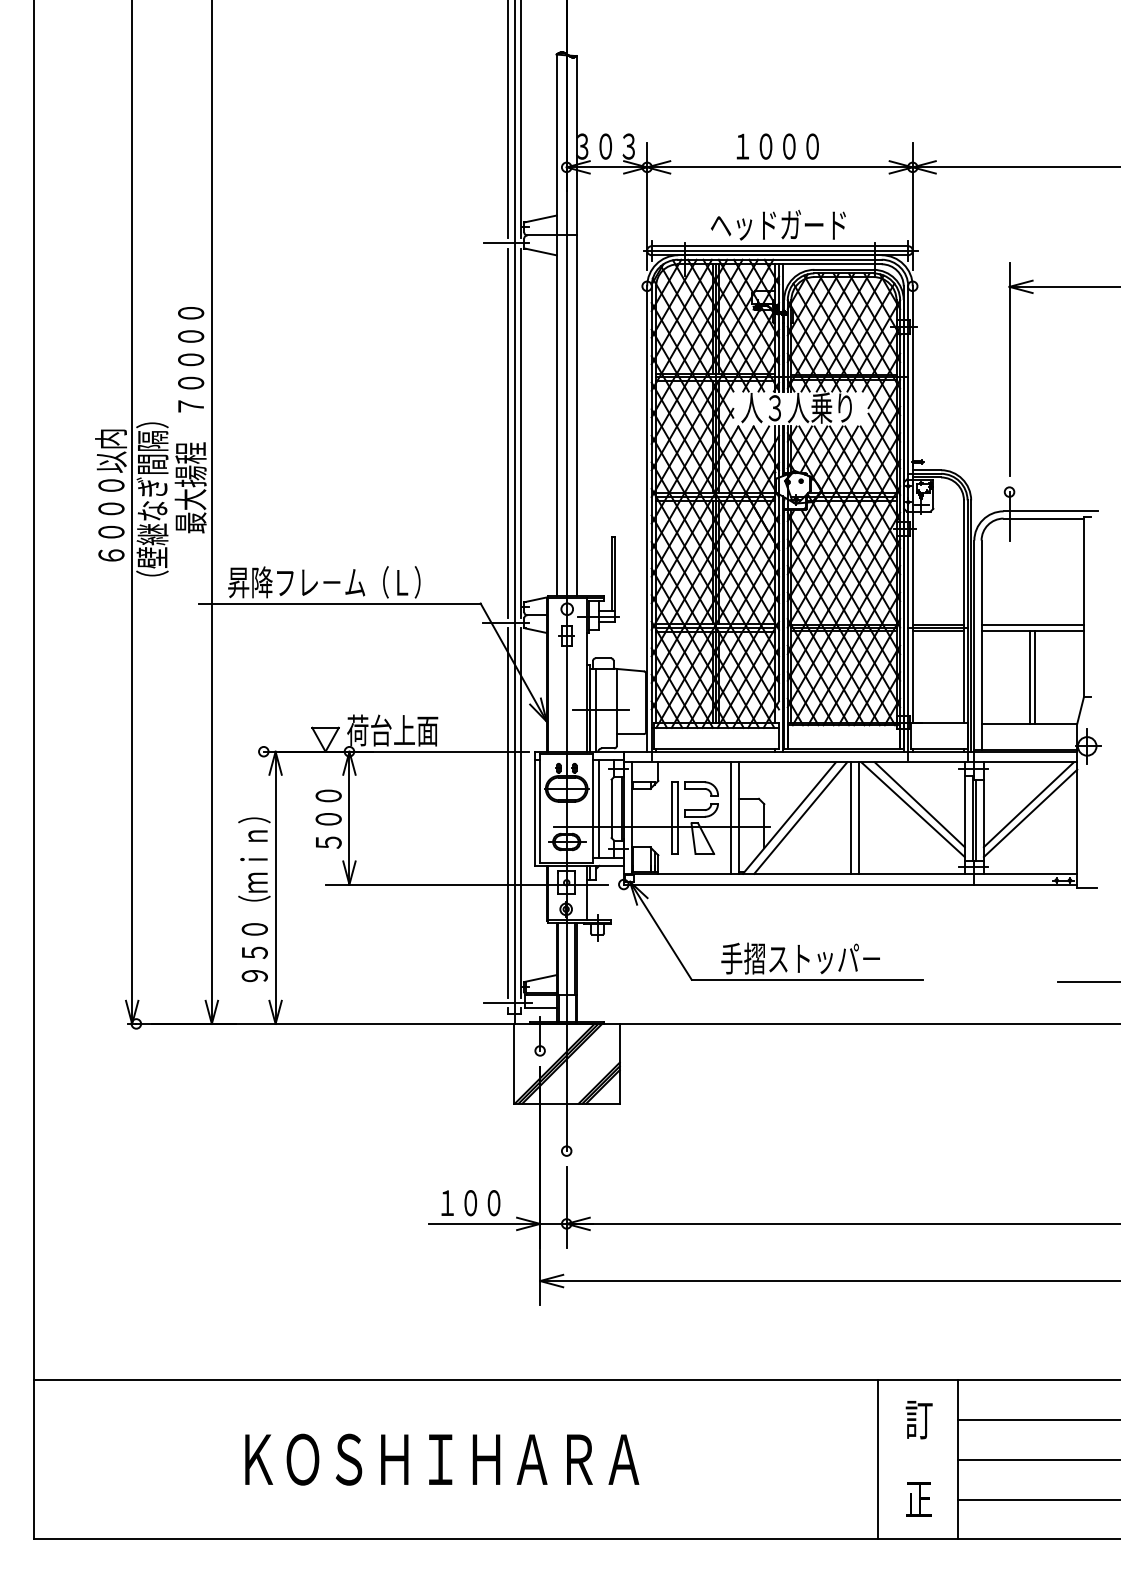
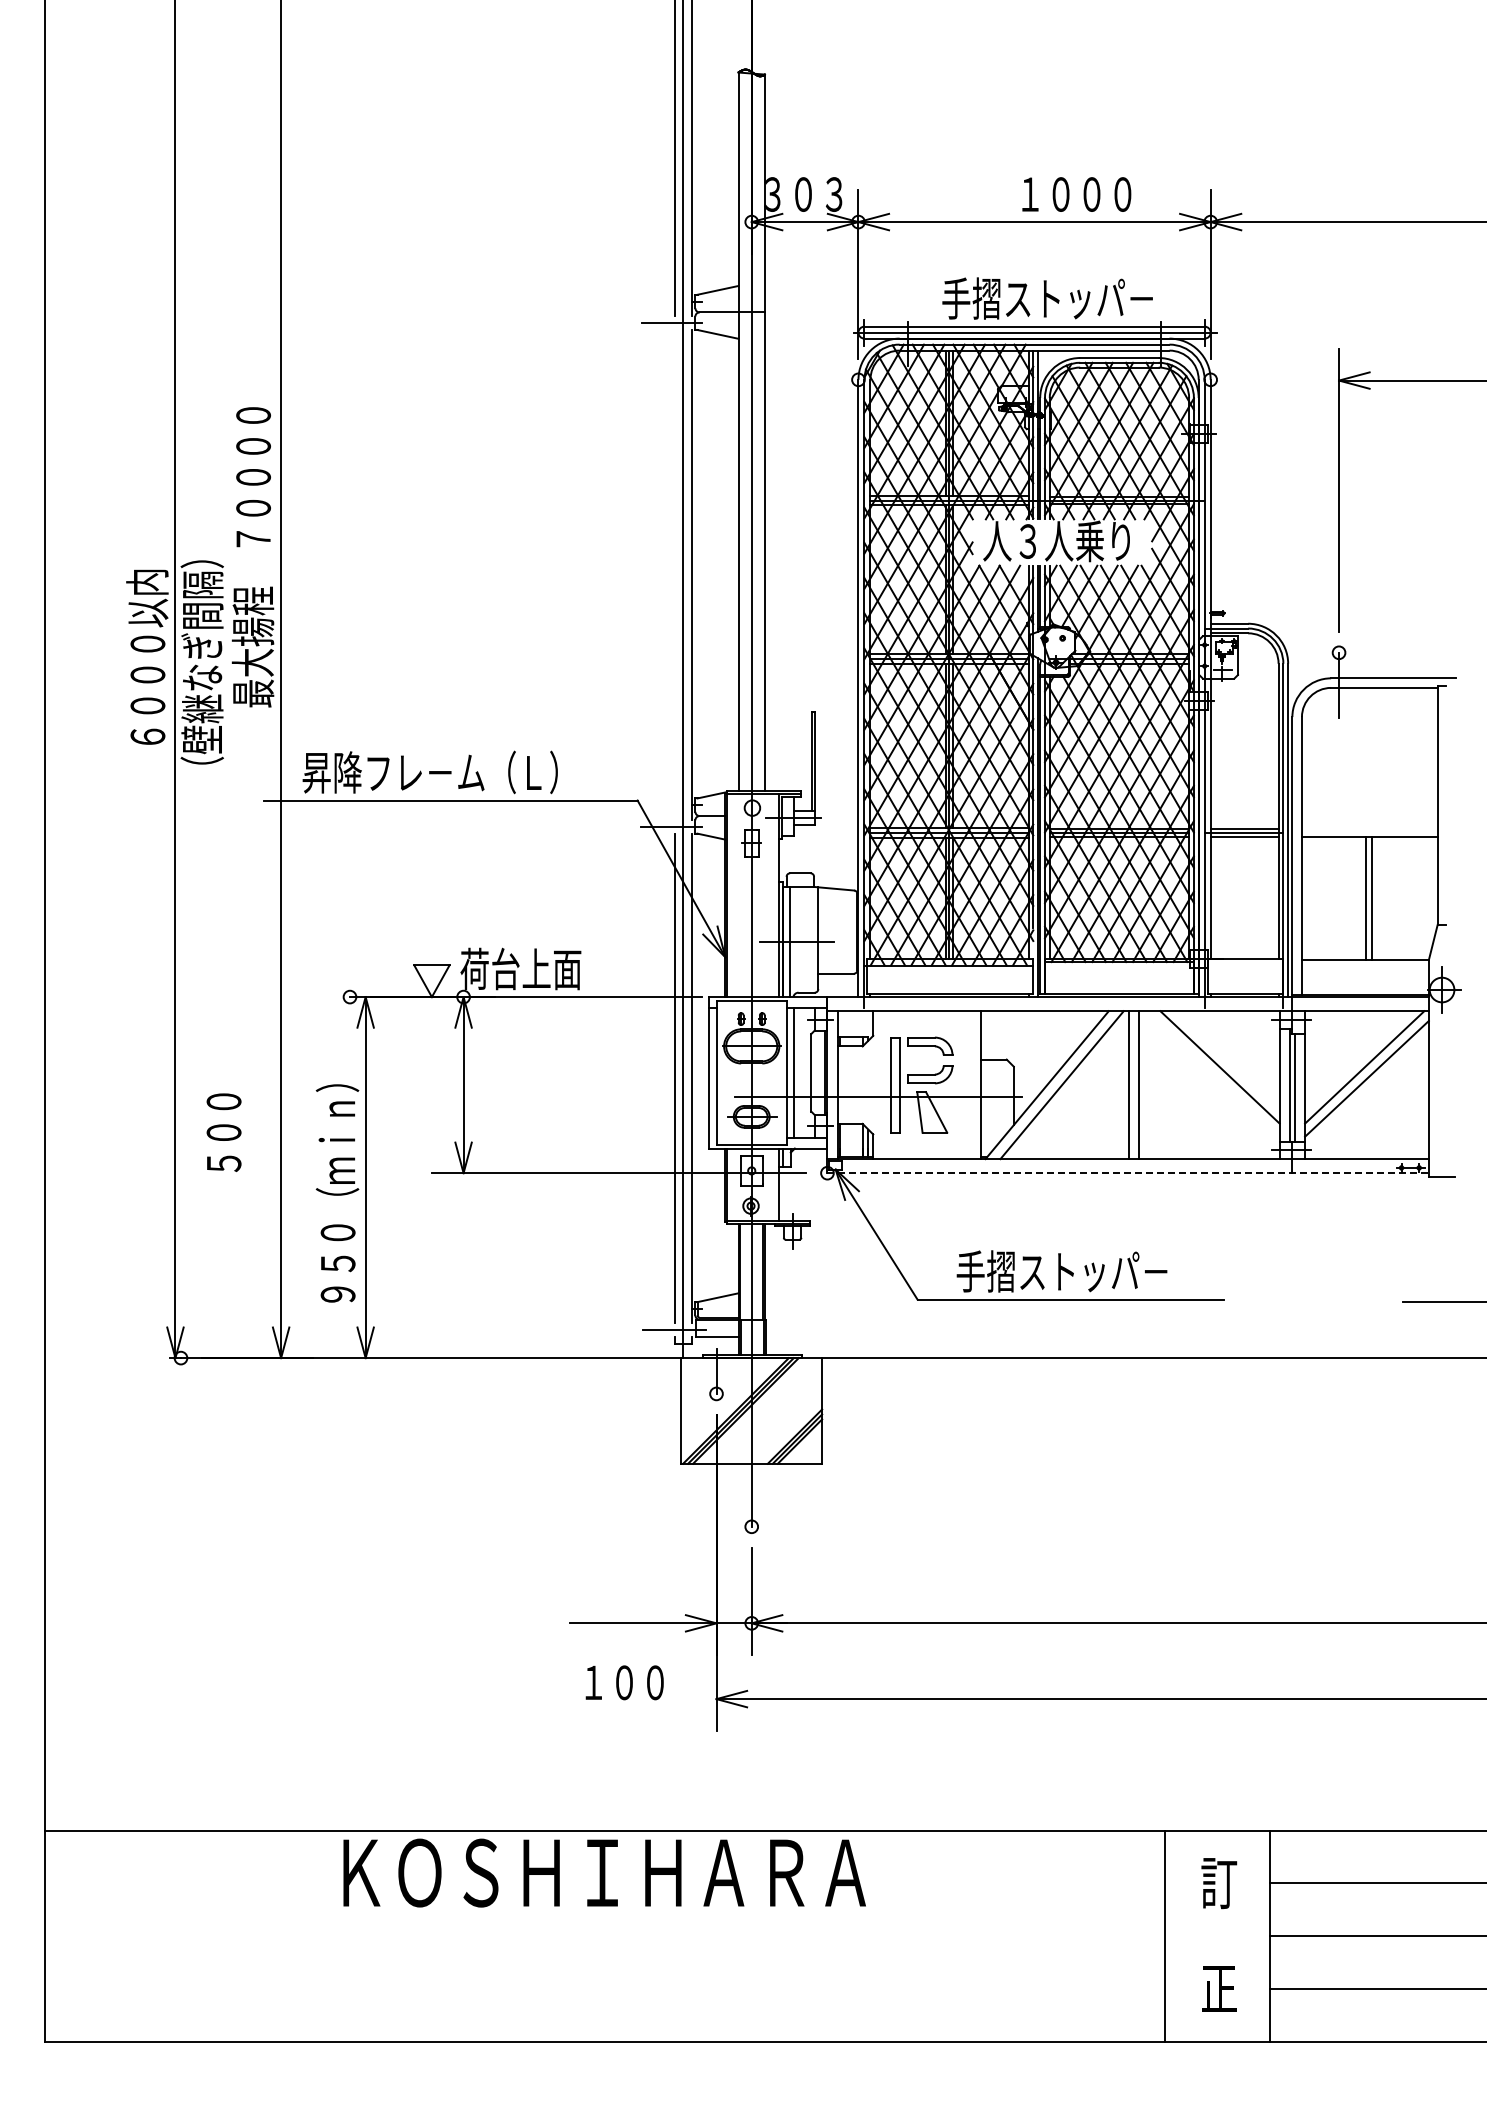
text: (777, 146) -> (1076, 194), moved
text: (789, 224) -> (1047, 298), ヘッドガード -> 手摺ストッパ－
line: (508, 433) -> (674, 574), removed
line: (1032, 625) -> (1369, 829), removed
line: (912, 809) -> (1210, 1073), removed
line: (731, 818) -> (970, 1085), removed
text: (328, 819) -> (223, 1132), moved
line: (850, 884) -> (1128, 1173), solid -> dashed
text: (470, 1202) -> (624, 1682), moved
text: (442, 1459) -> (604, 1872), moved

